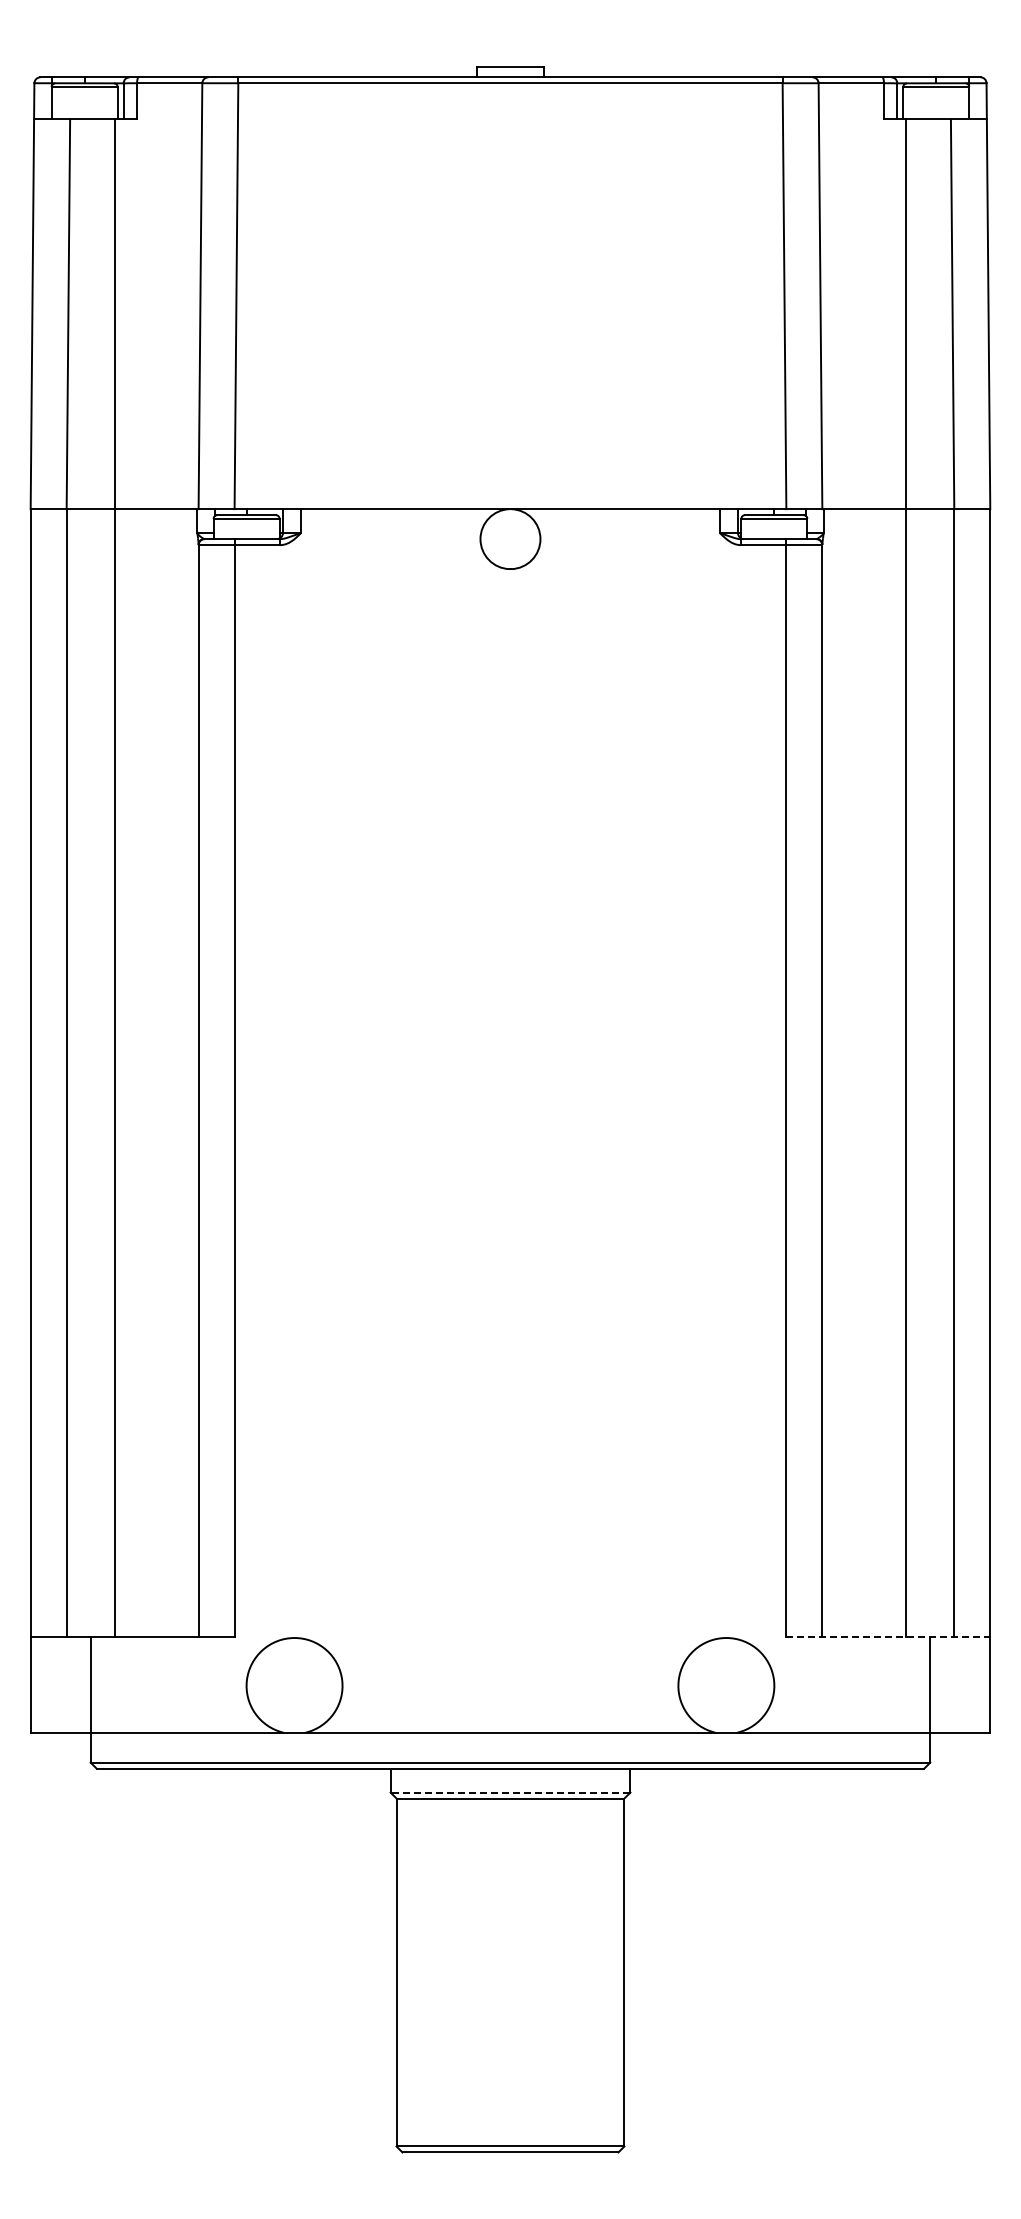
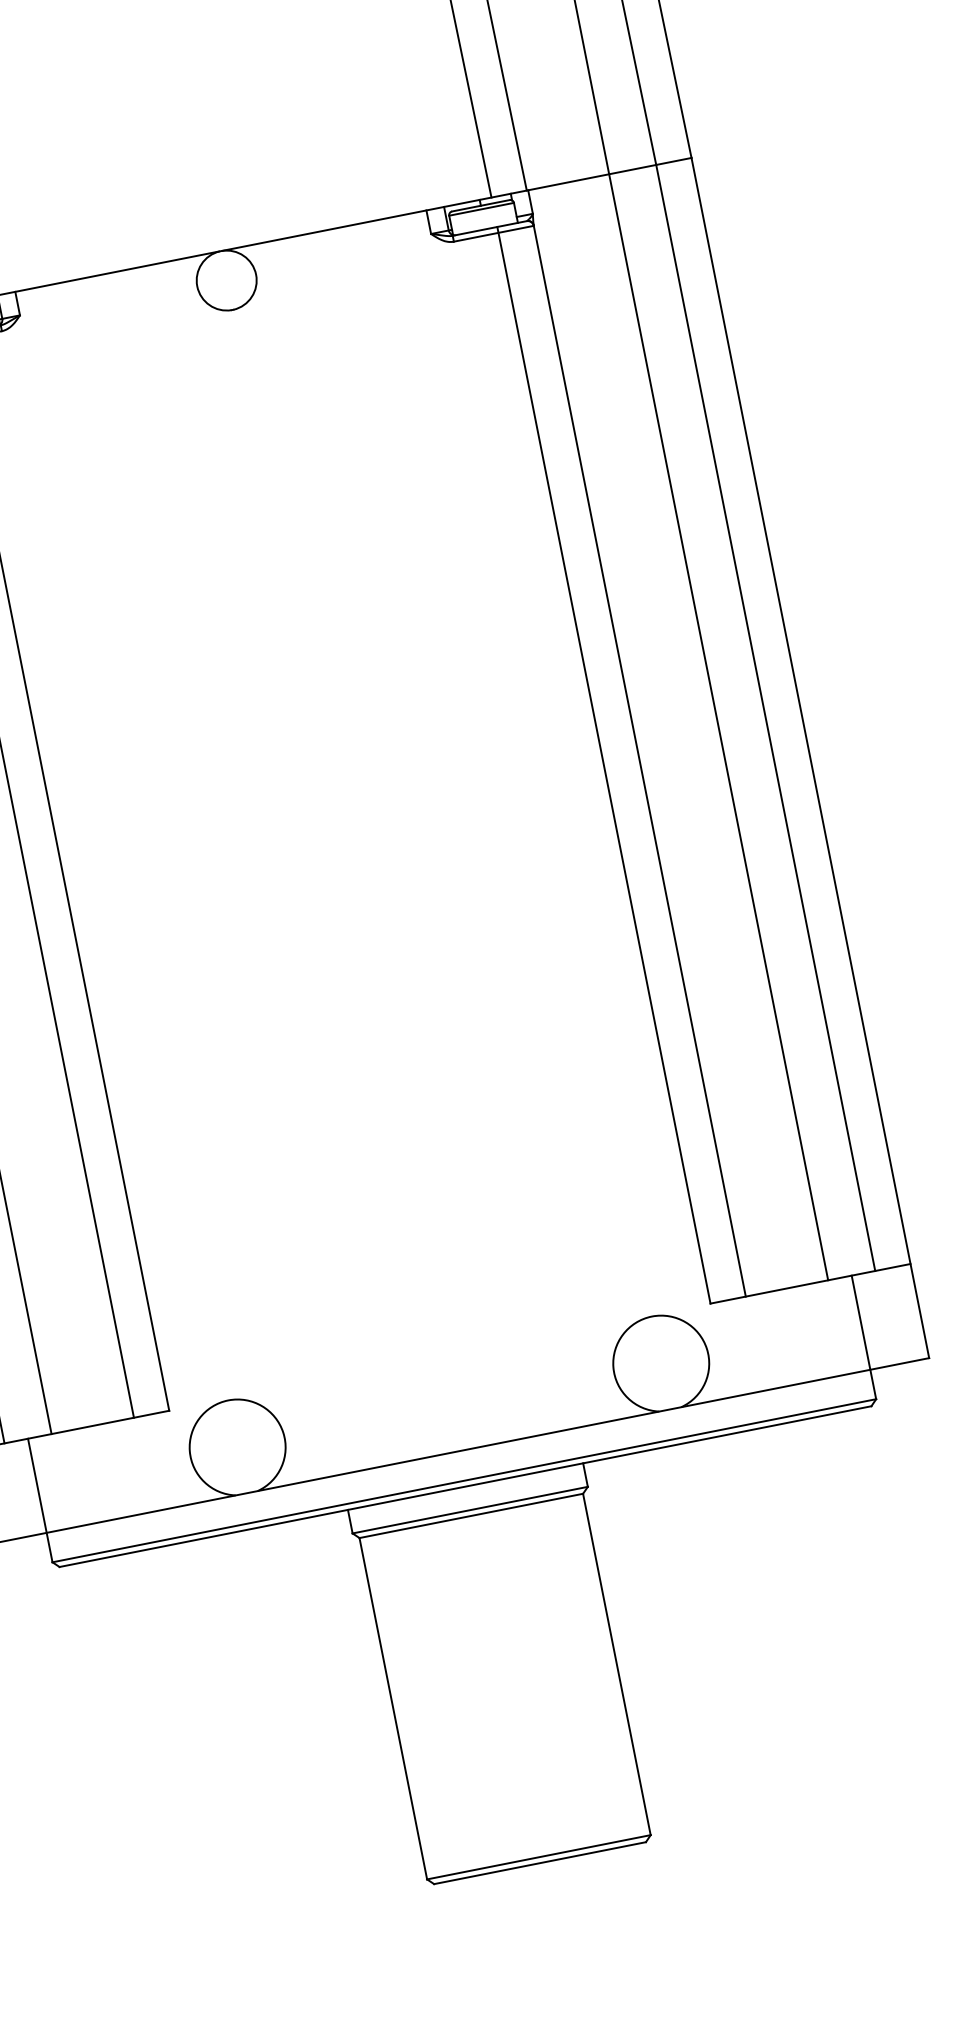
line: (888, 1636) -> (810, 1283), dashed -> solid
line: (510, 1792) -> (470, 1510), dashed -> solid

